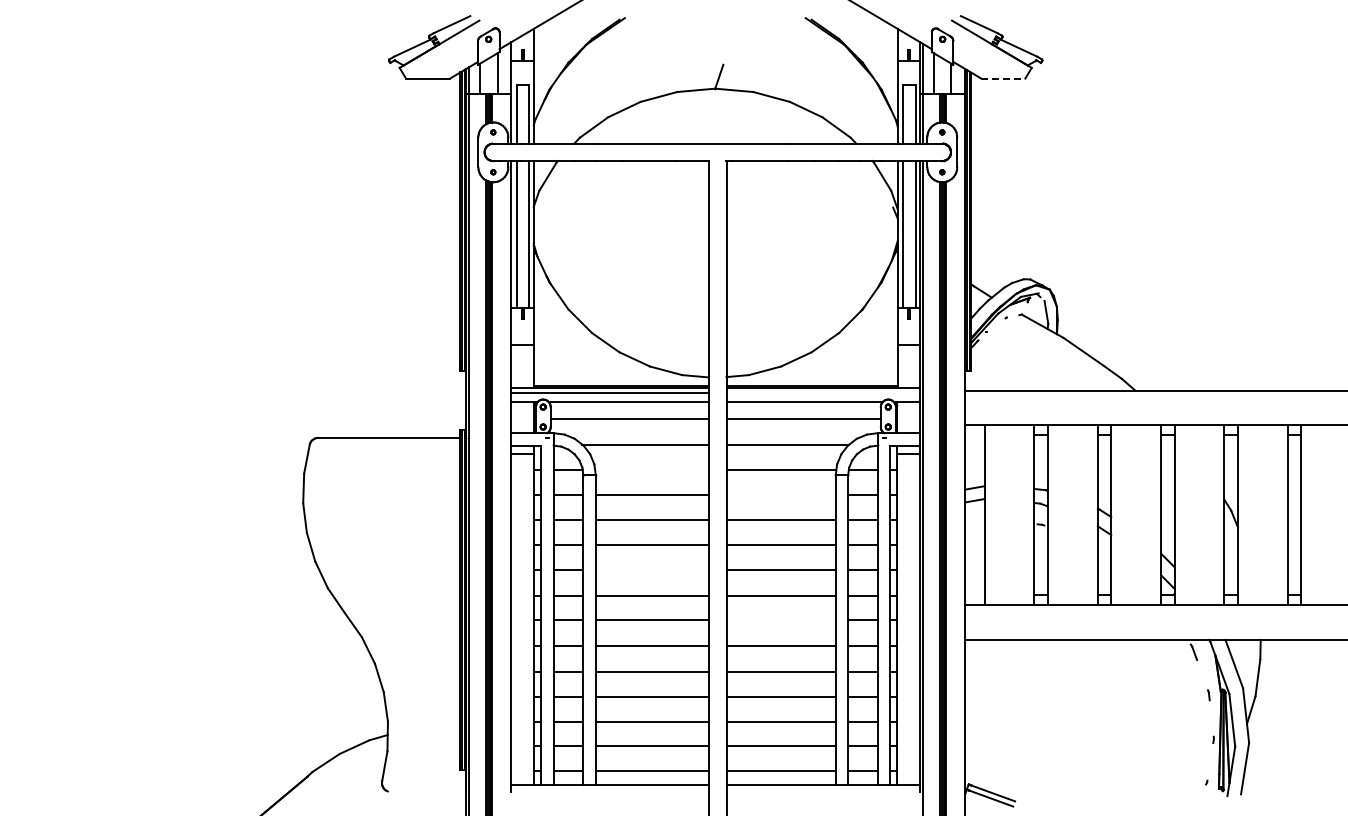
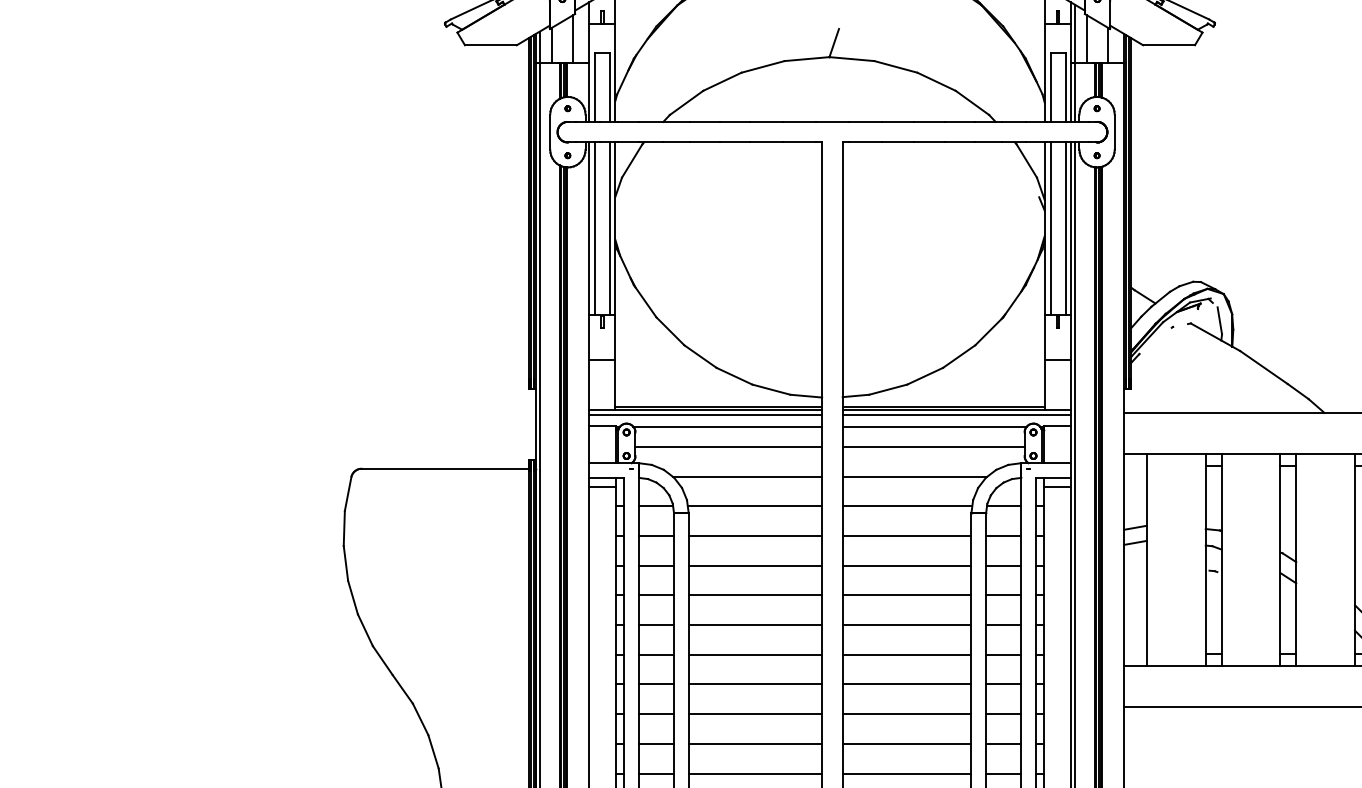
line: (1003, 78) -> (1169, 45), dashed -> solid
line: (823, 392) -> (957, 415), added
line: (652, 469) -> (755, 506), added
line: (780, 494) -> (906, 535), added
line: (652, 570) -> (755, 625), added
line: (780, 620) -> (906, 684), added

